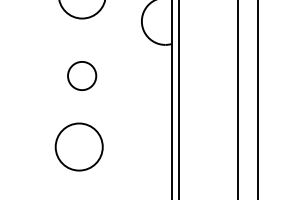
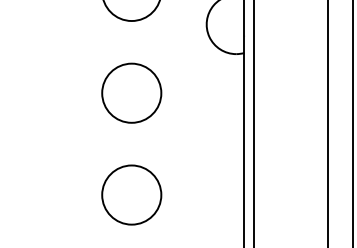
circle: (81, 75) -> (130, 92), size x1.67
circle: (78, 146) -> (130, 194), moved

